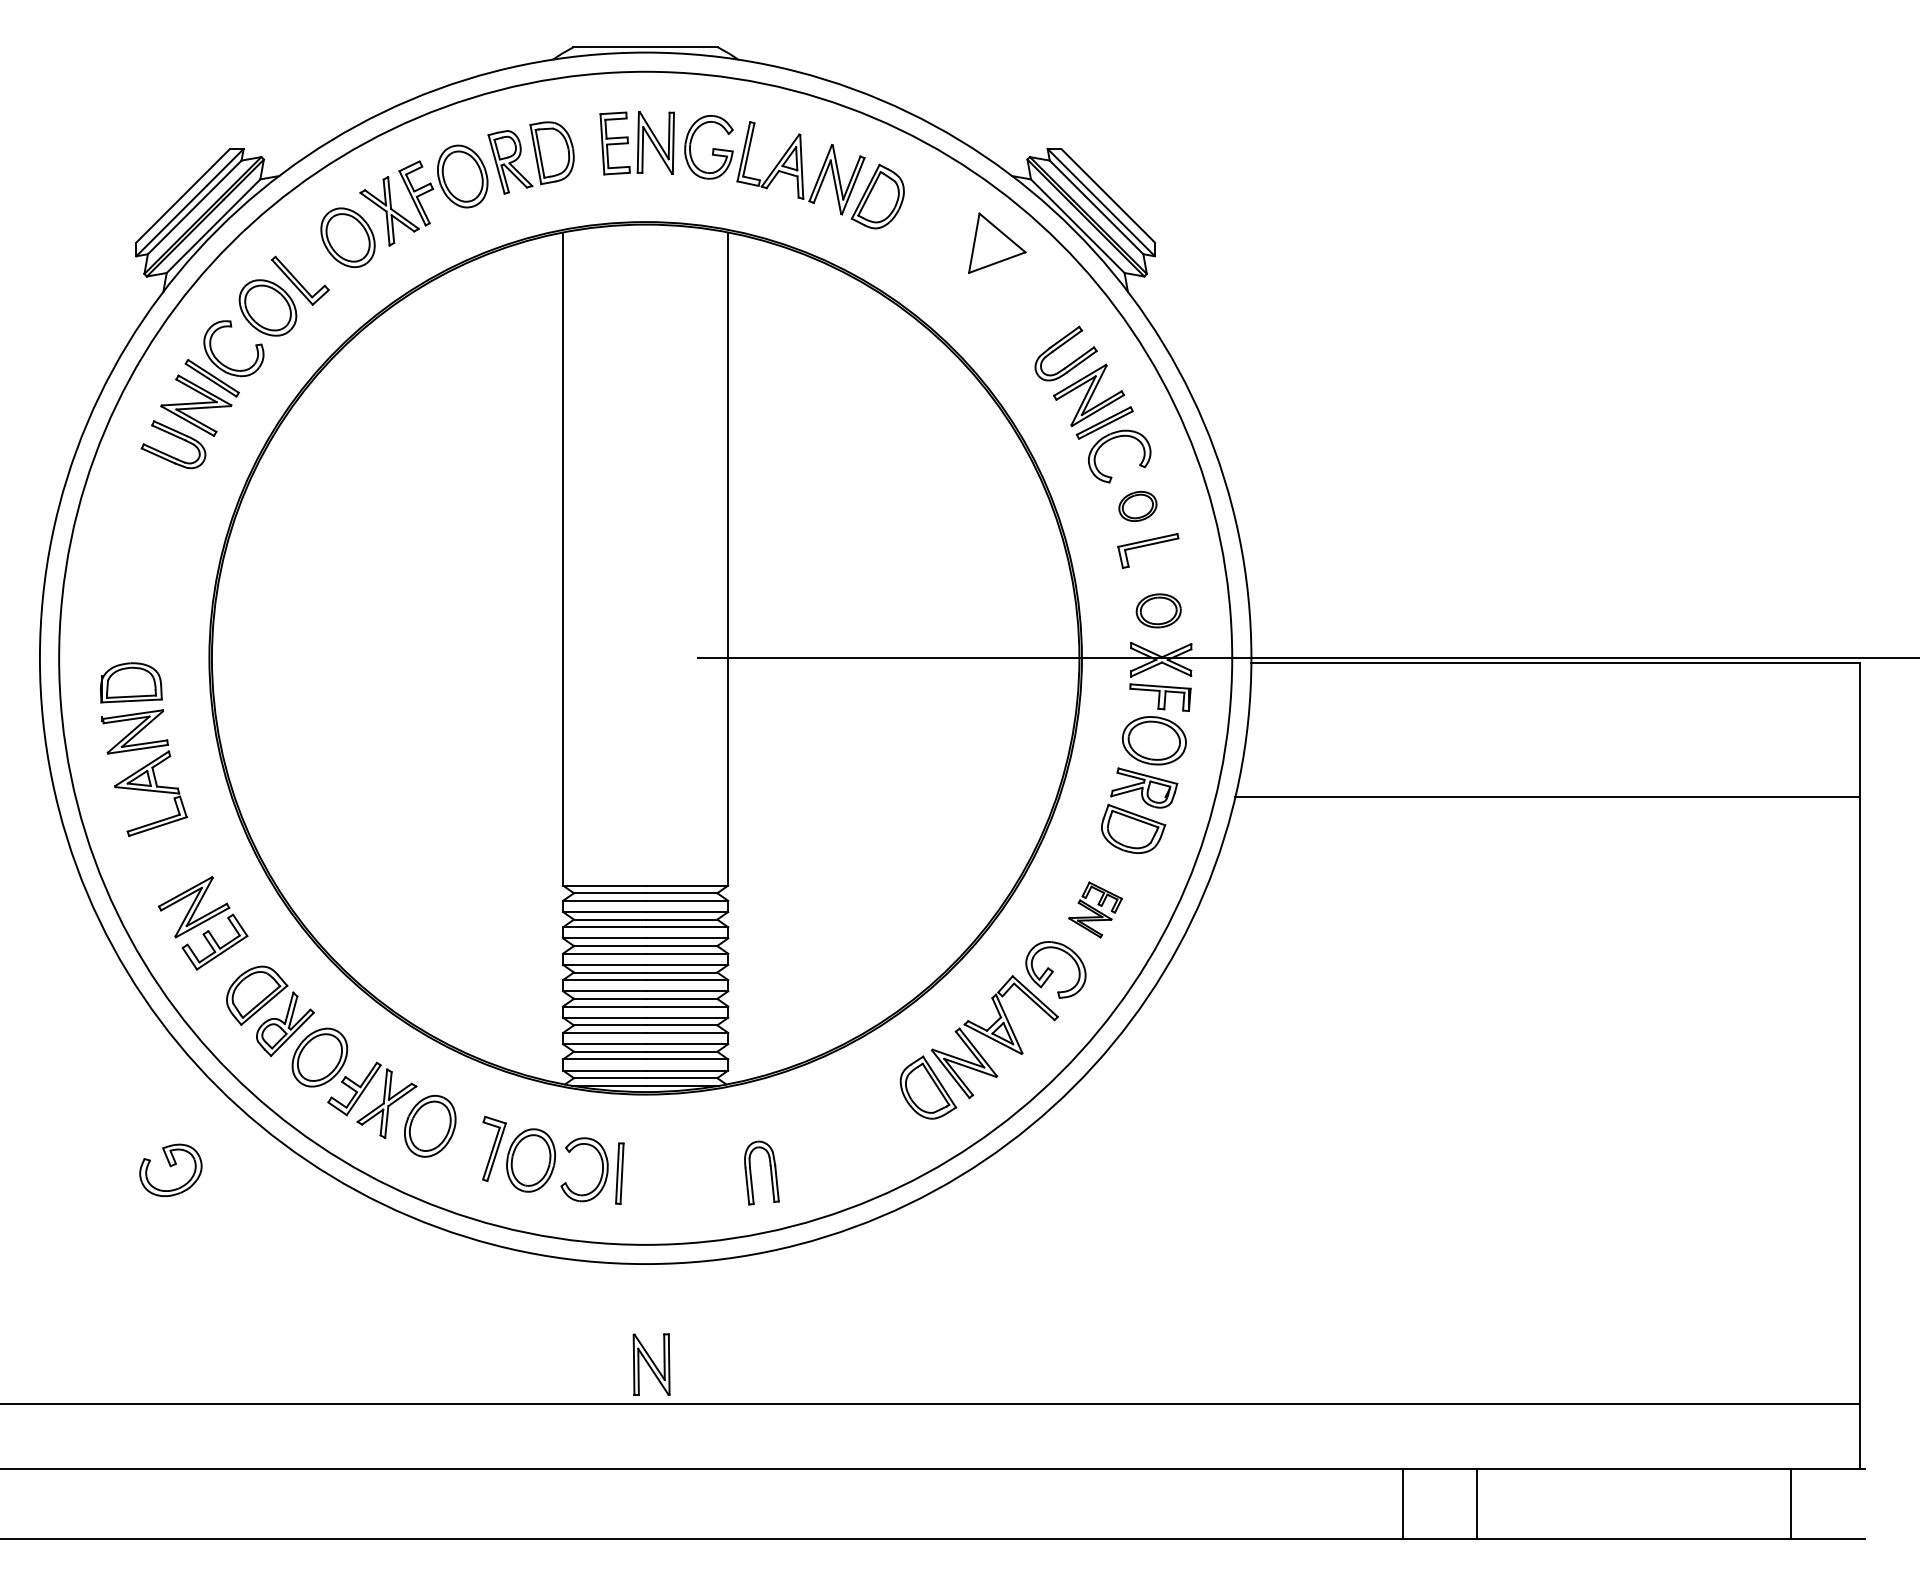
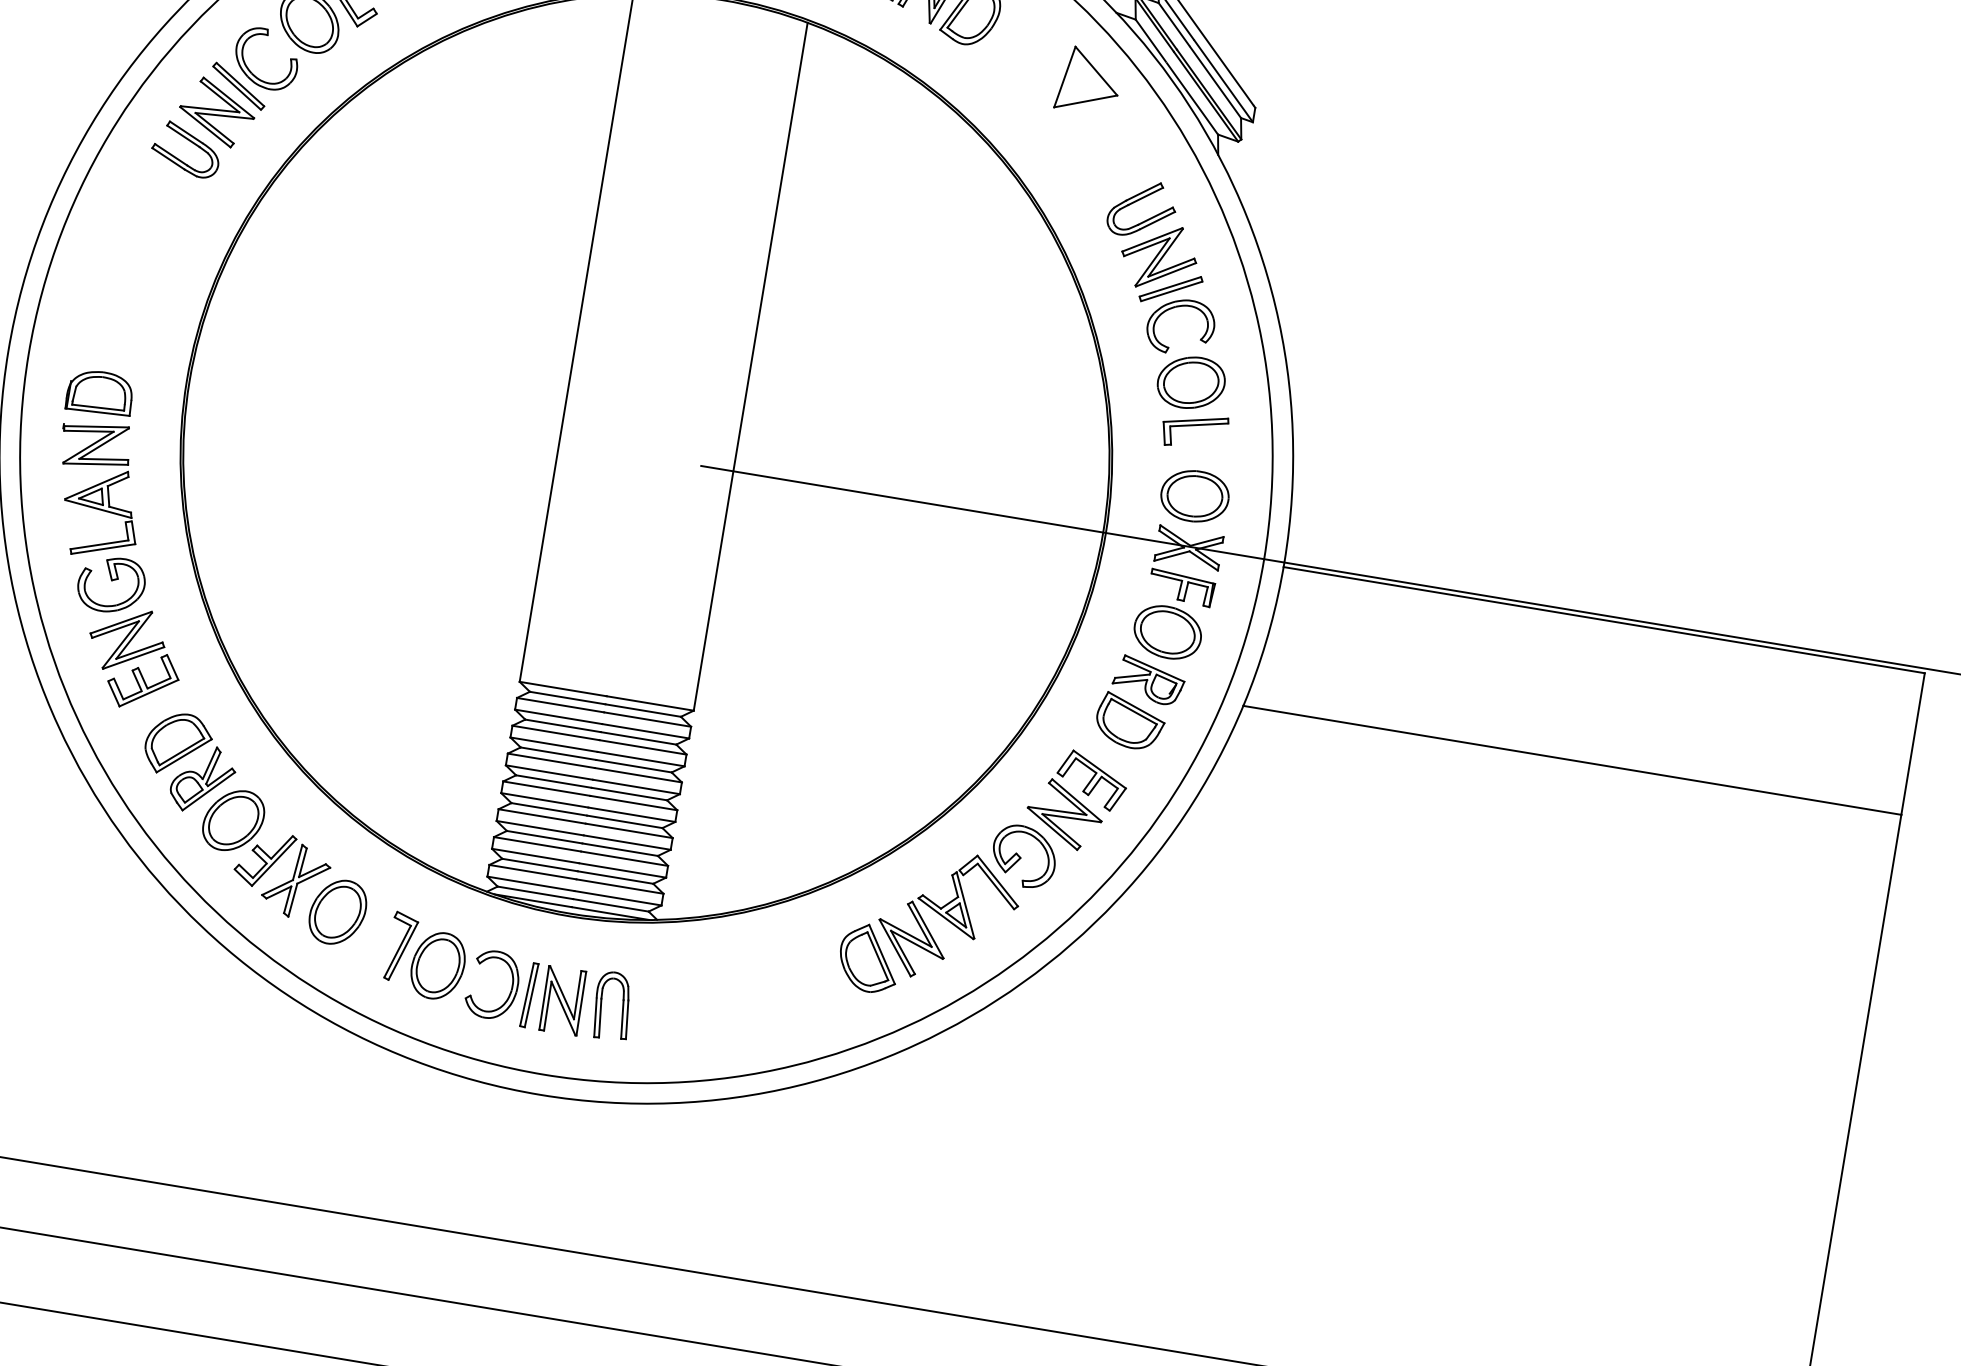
part: (1137, 506) -> (1190, 382), size x1.67
part: (1158, 610) -> (1194, 495), size x1.43
part: (1095, 909) -> (1076, 799), size x1.67
part: (170, 1169) -> (111, 583), moved
part: (770, 1172) -> (622, 1007), moved
part: (651, 1364) -> (562, 1000), moved

